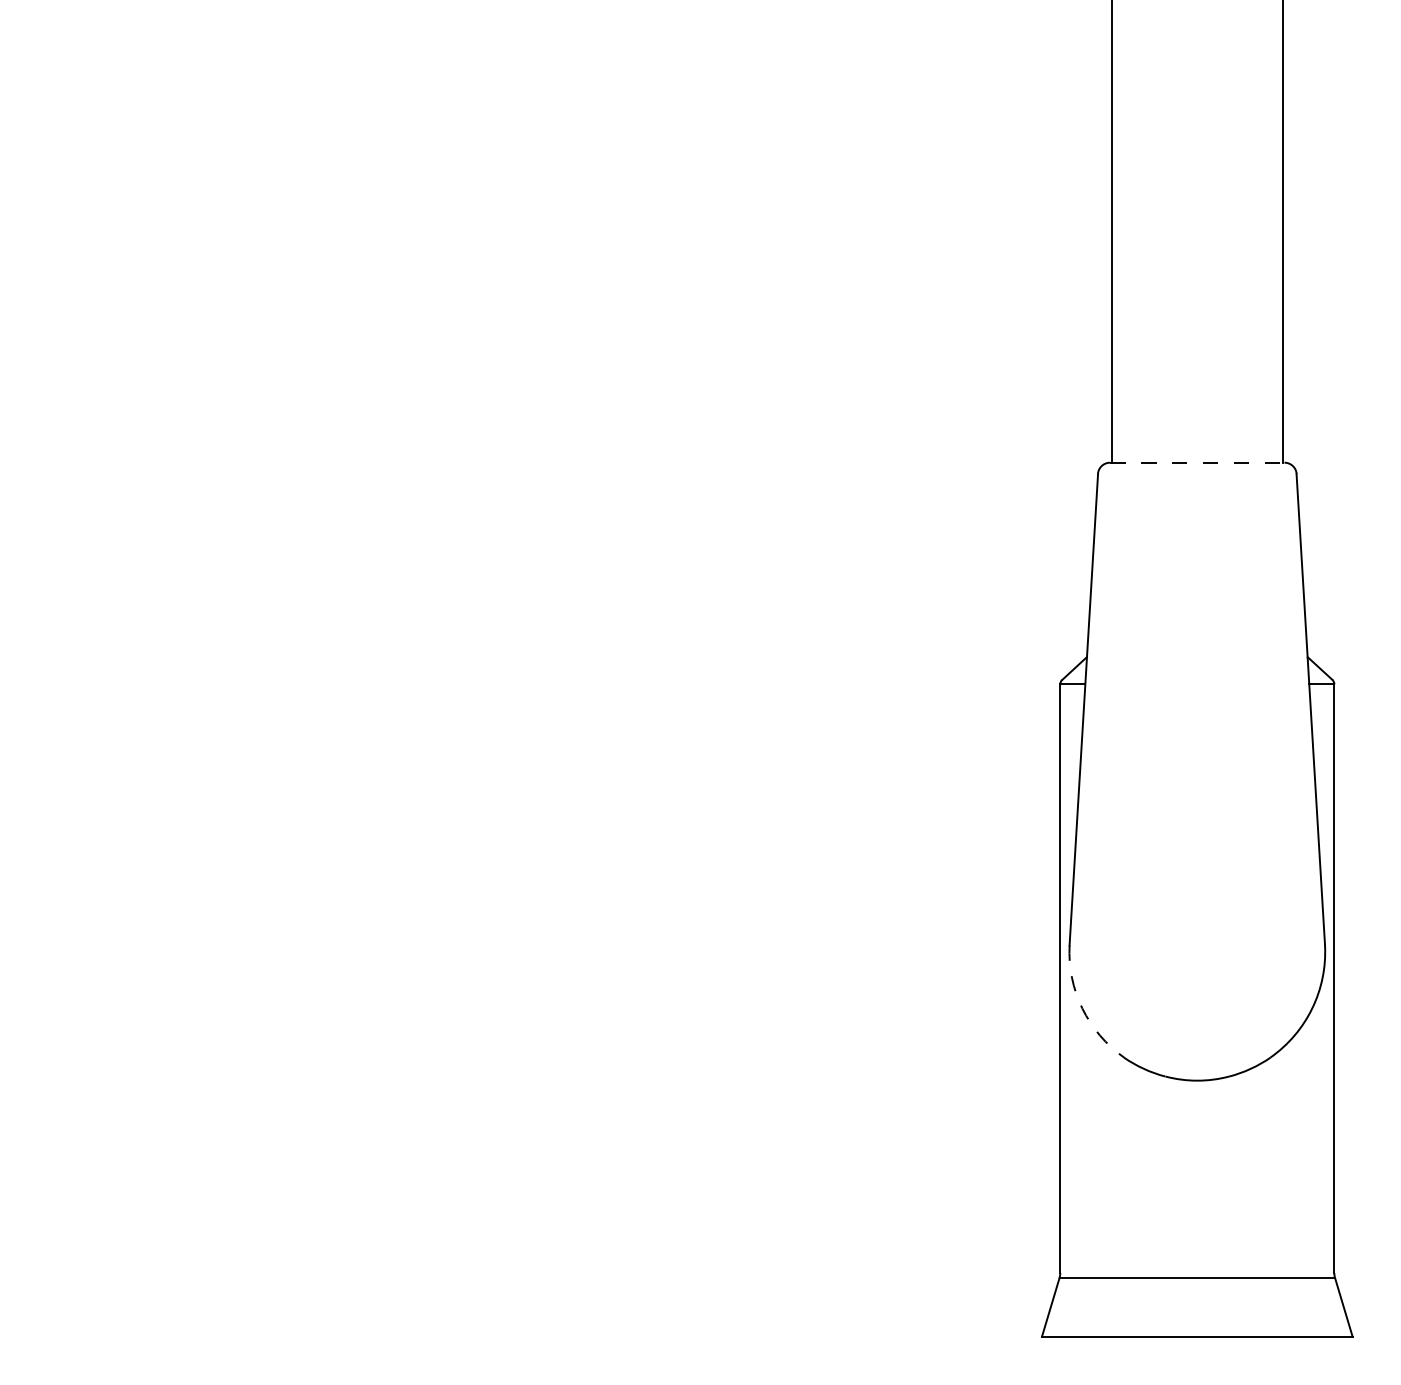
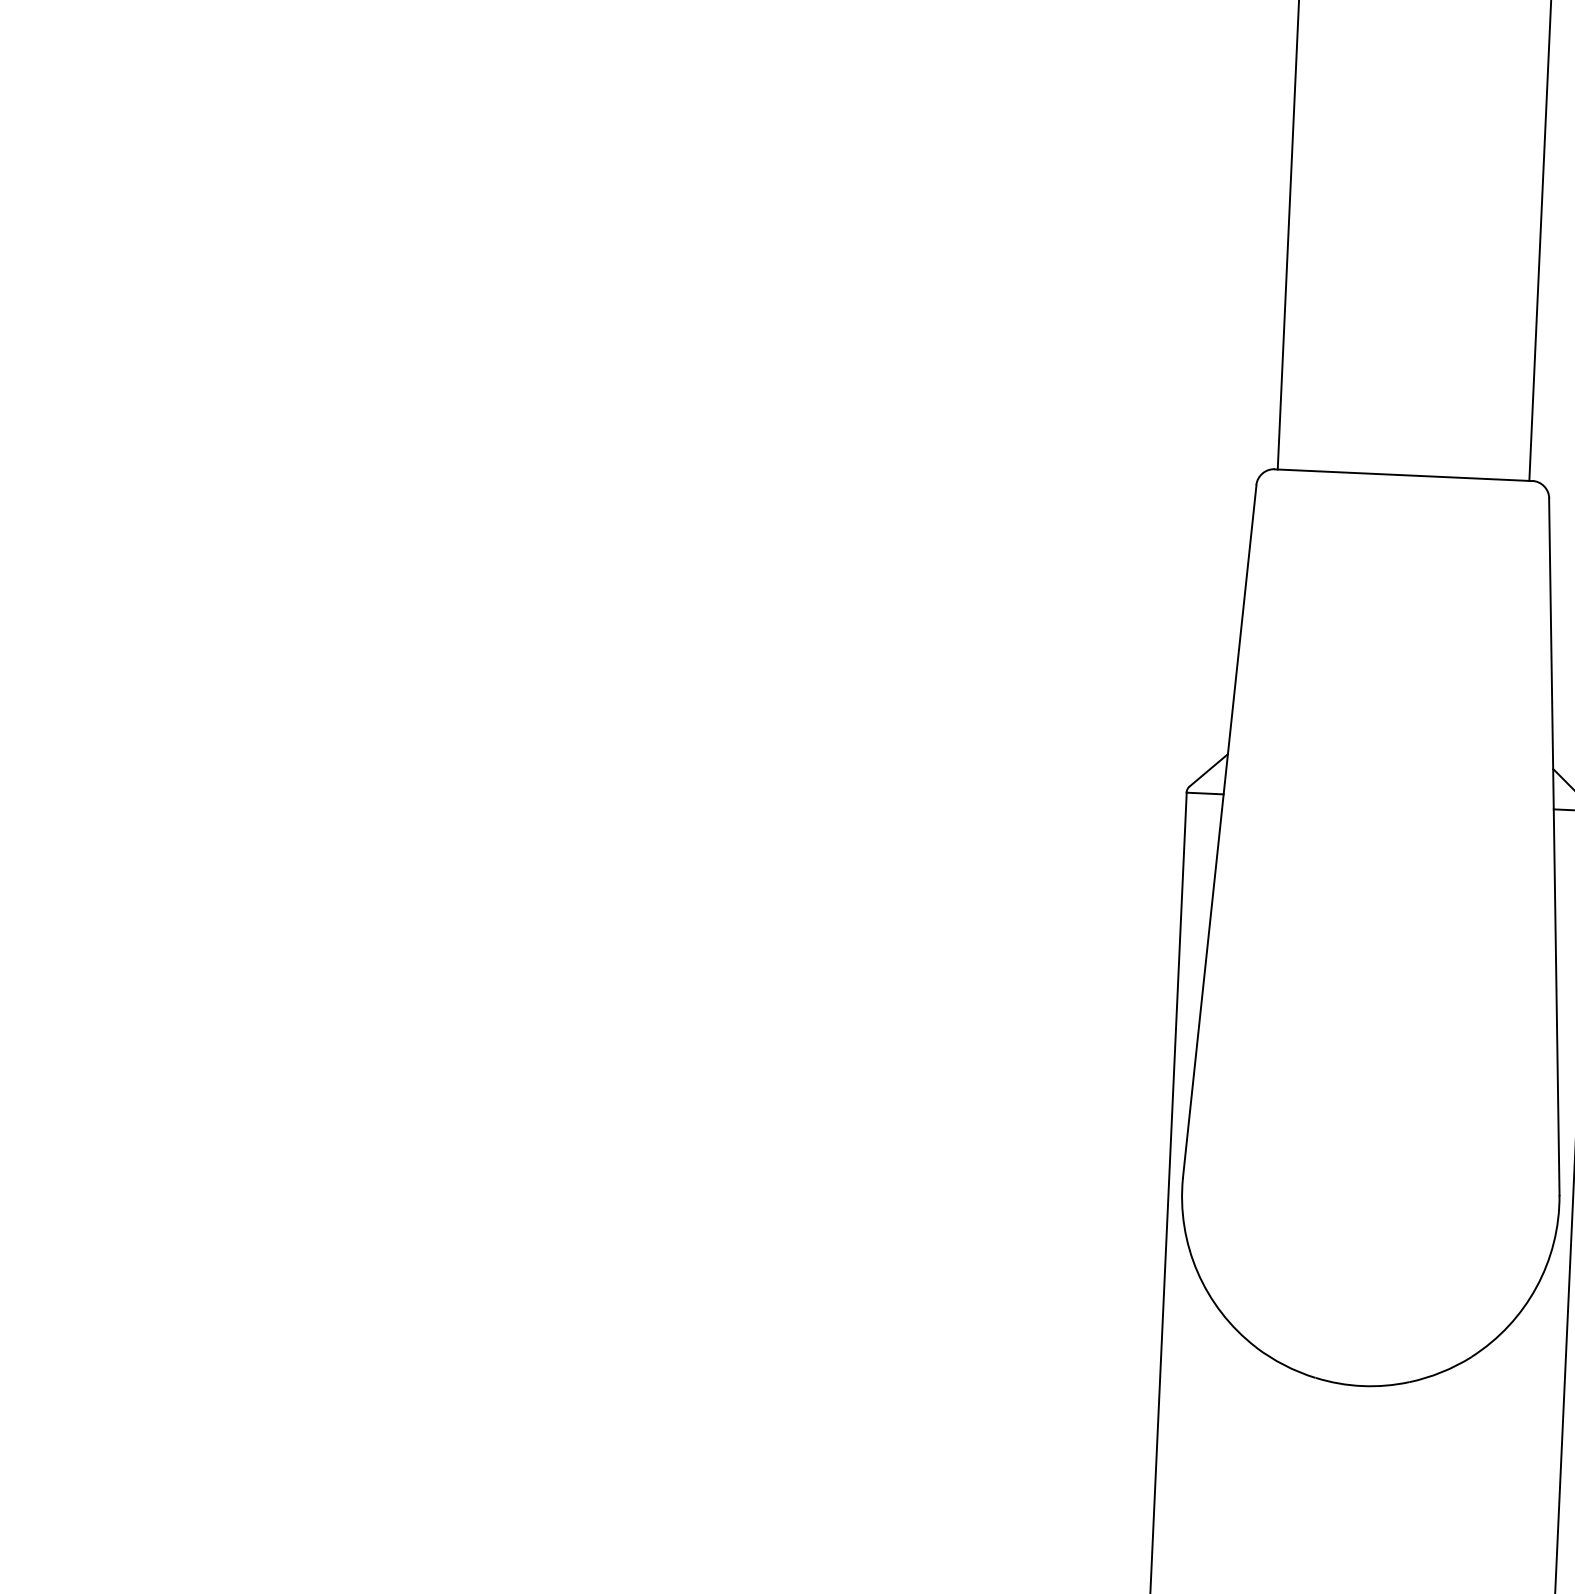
line: (1197, 462) -> (1403, 474), dashed -> solid
arc: (1082, 1008) -> (1197, 1271), dashed -> solid

